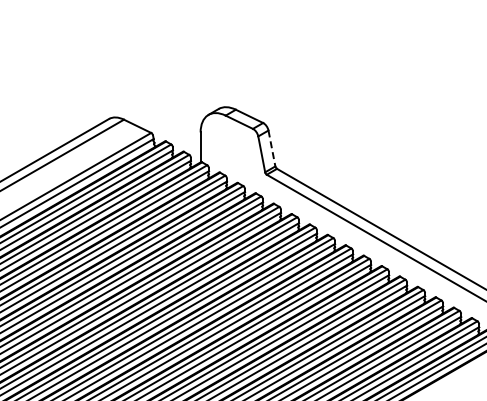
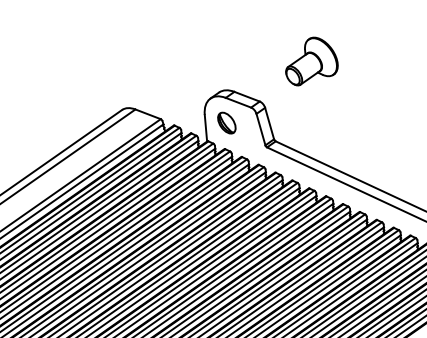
part: (324, 82) -> (311, 60), added
part: (224, 143) -> (226, 122), added
line: (272, 148) -> (270, 123), dashed -> solid

